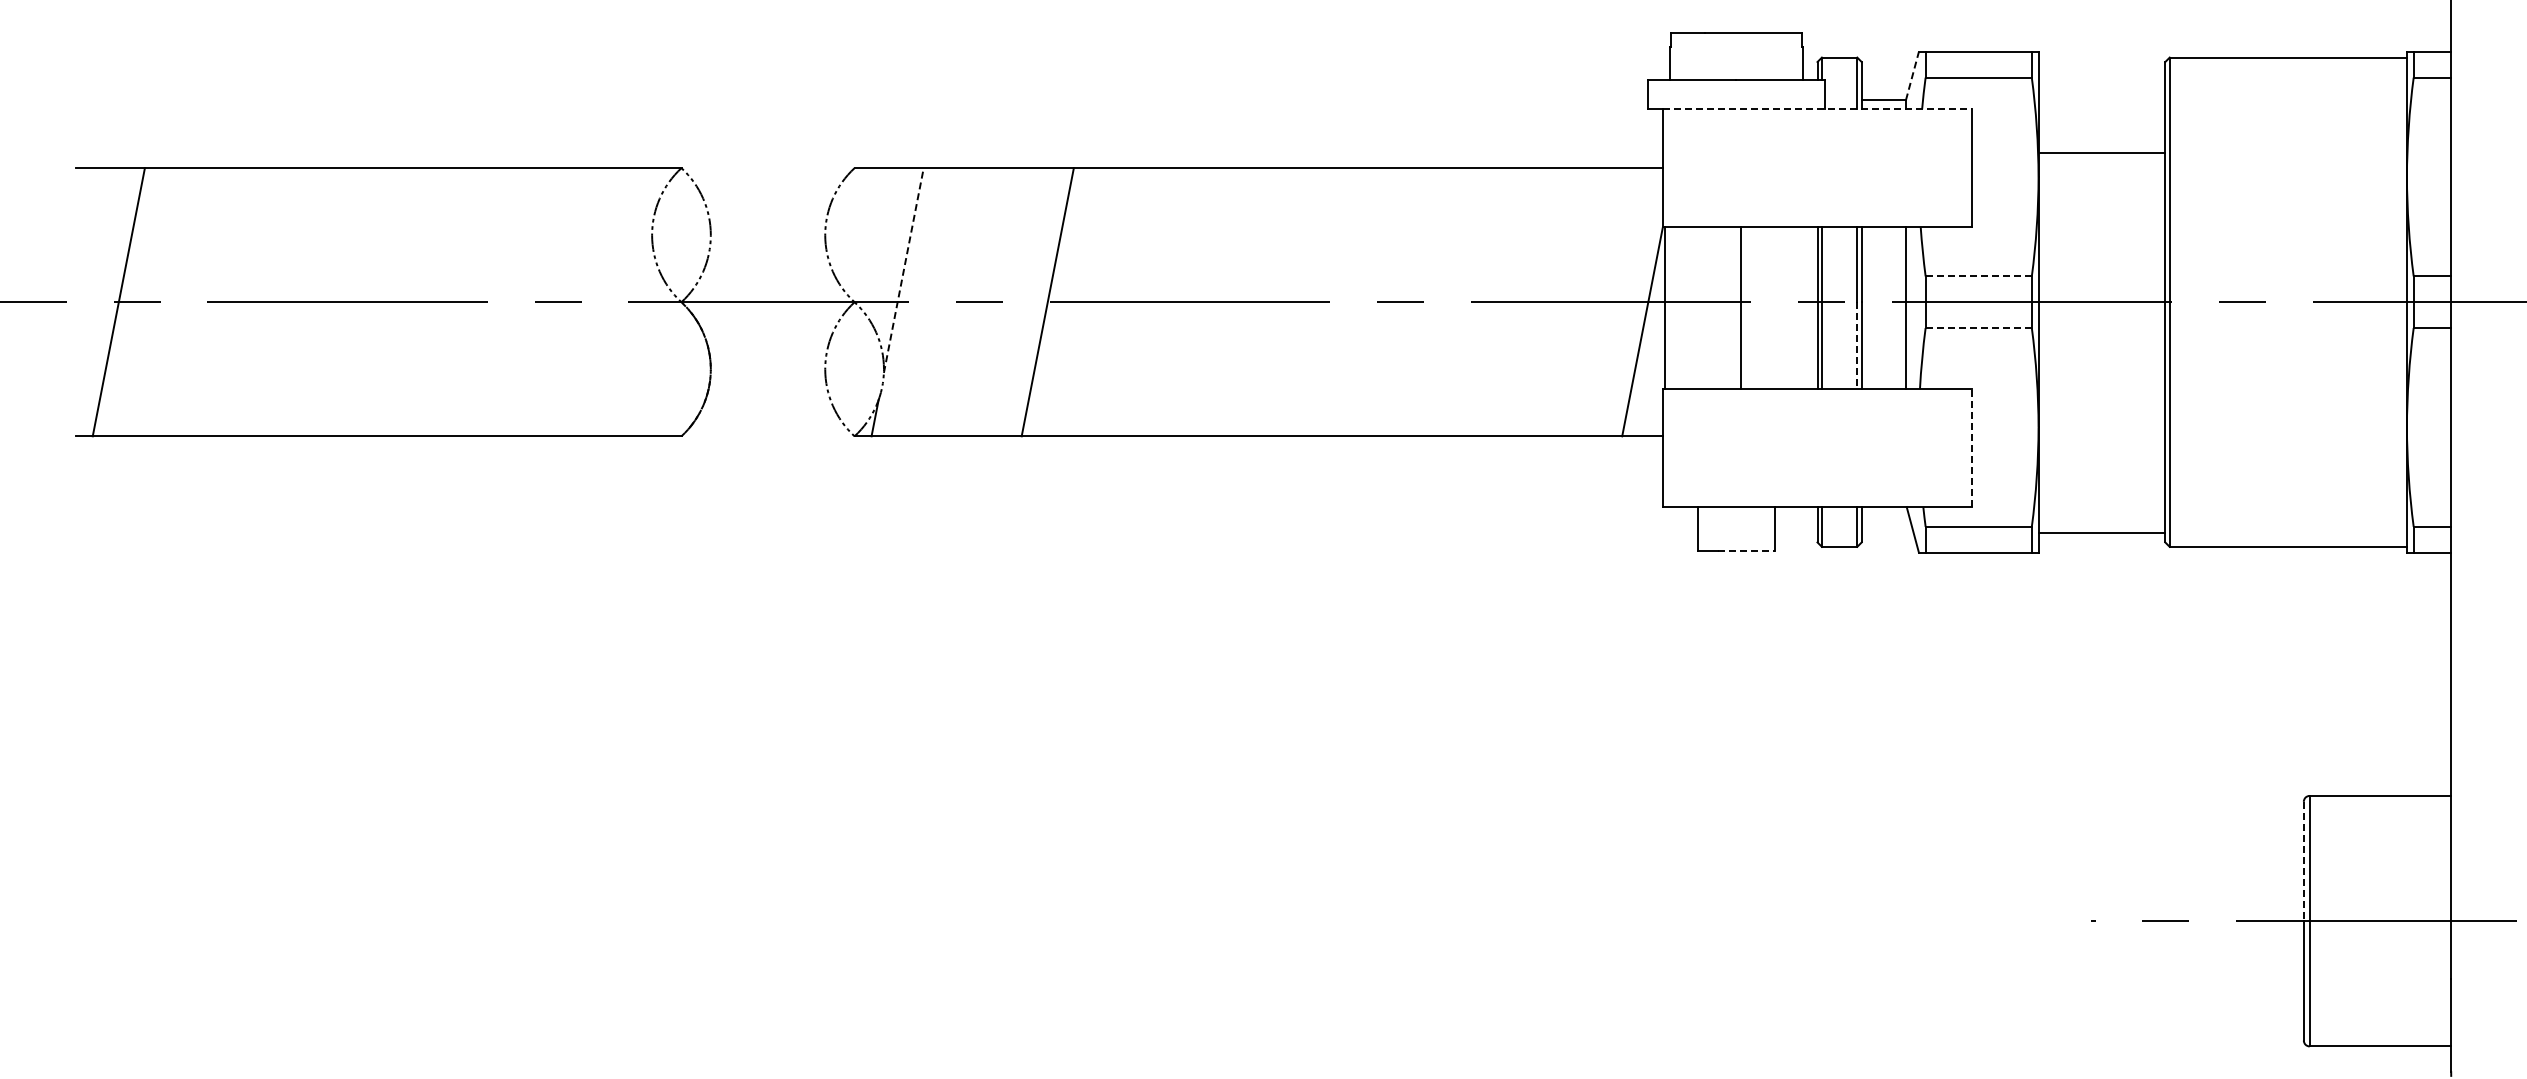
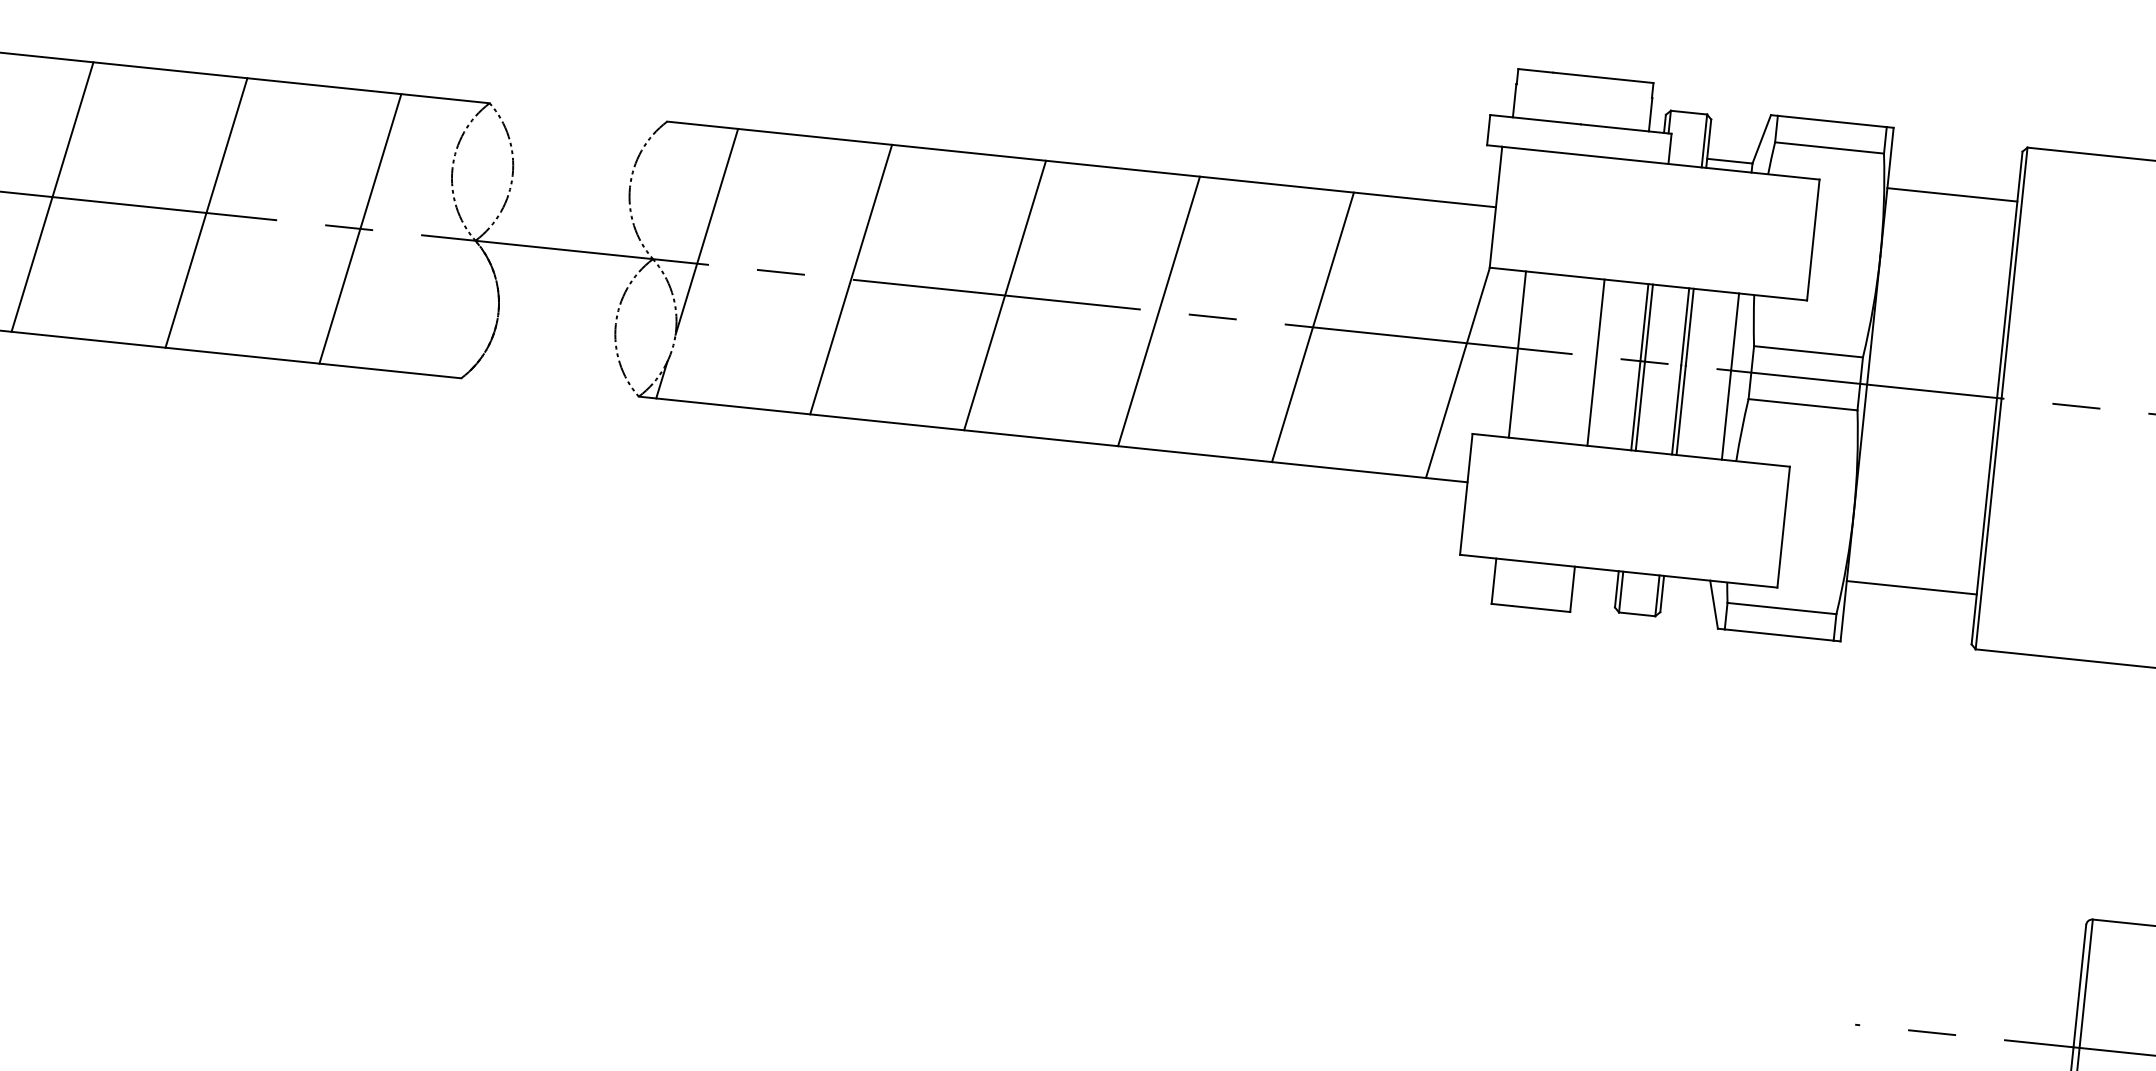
line: (1912, 75) -> (1761, 138), dashed -> solid
line: (1817, 109) -> (1660, 163), dashed -> solid
line: (2101, 152) -> (1951, 194), moved
line: (903, 270) -> (706, 231), dashed -> solid
line: (1978, 276) -> (1808, 351), dashed -> solid
line: (268, 302) -> (51, 197), added
line: (419, 302) -> (206, 213), added
line: (569, 302) -> (360, 229), added
line: (1197, 302) -> (1004, 295), added
line: (1347, 302) -> (1158, 311), added
line: (1498, 302) -> (1313, 327), added
line: (1665, 308) -> (1517, 354), moved
line: (1740, 308) -> (1595, 363), moved
line: (1978, 328) -> (1802, 405), dashed -> solid
line: (1857, 346) -> (1676, 410), dashed -> solid
line: (1972, 448) -> (1783, 527), dashed -> solid
line: (2101, 532) -> (1911, 587), moved
line: (1746, 551) -> (1541, 609), dashed -> solid
line: (2303, 861) -> (2079, 986), dashed -> solid

